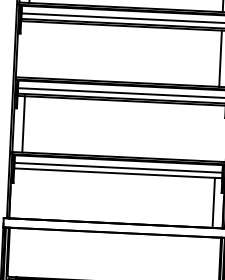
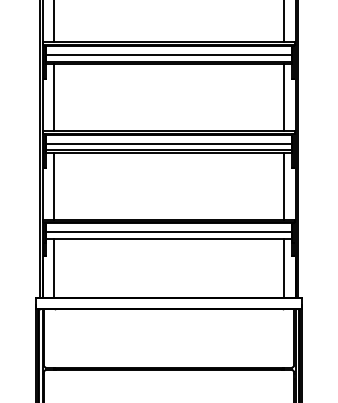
line: (27, 49) -> (54, 97), added
line: (216, 132) -> (283, 185), added
line: (20, 193) -> (54, 268), added

